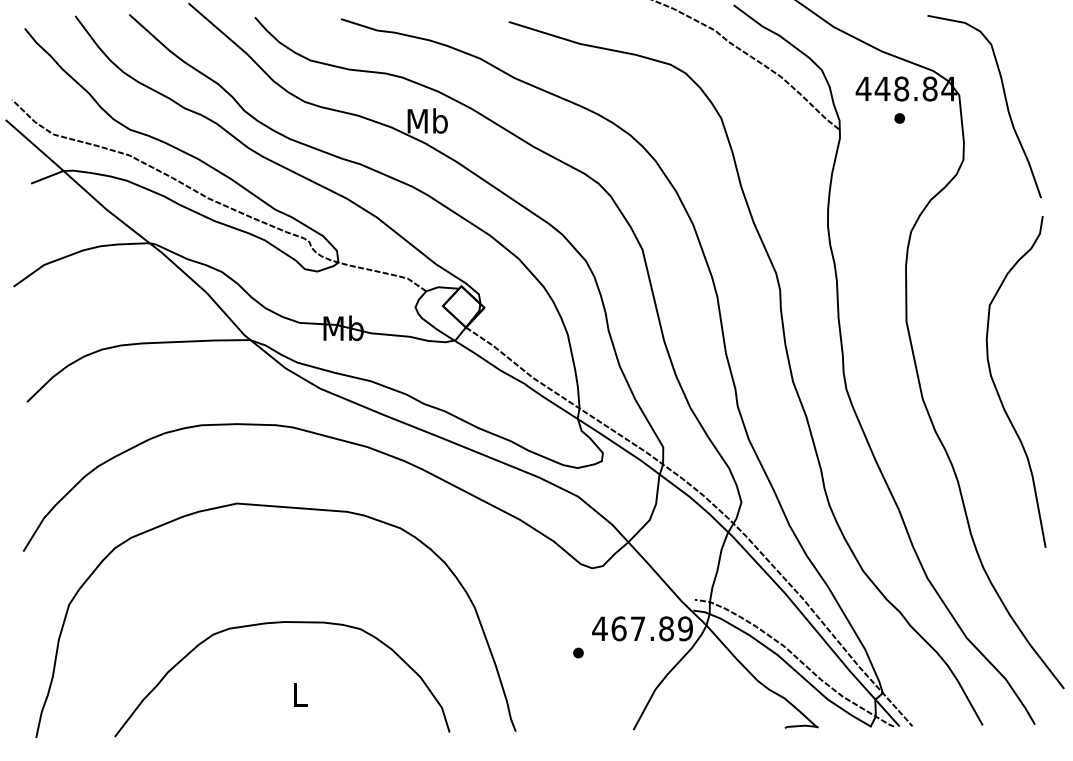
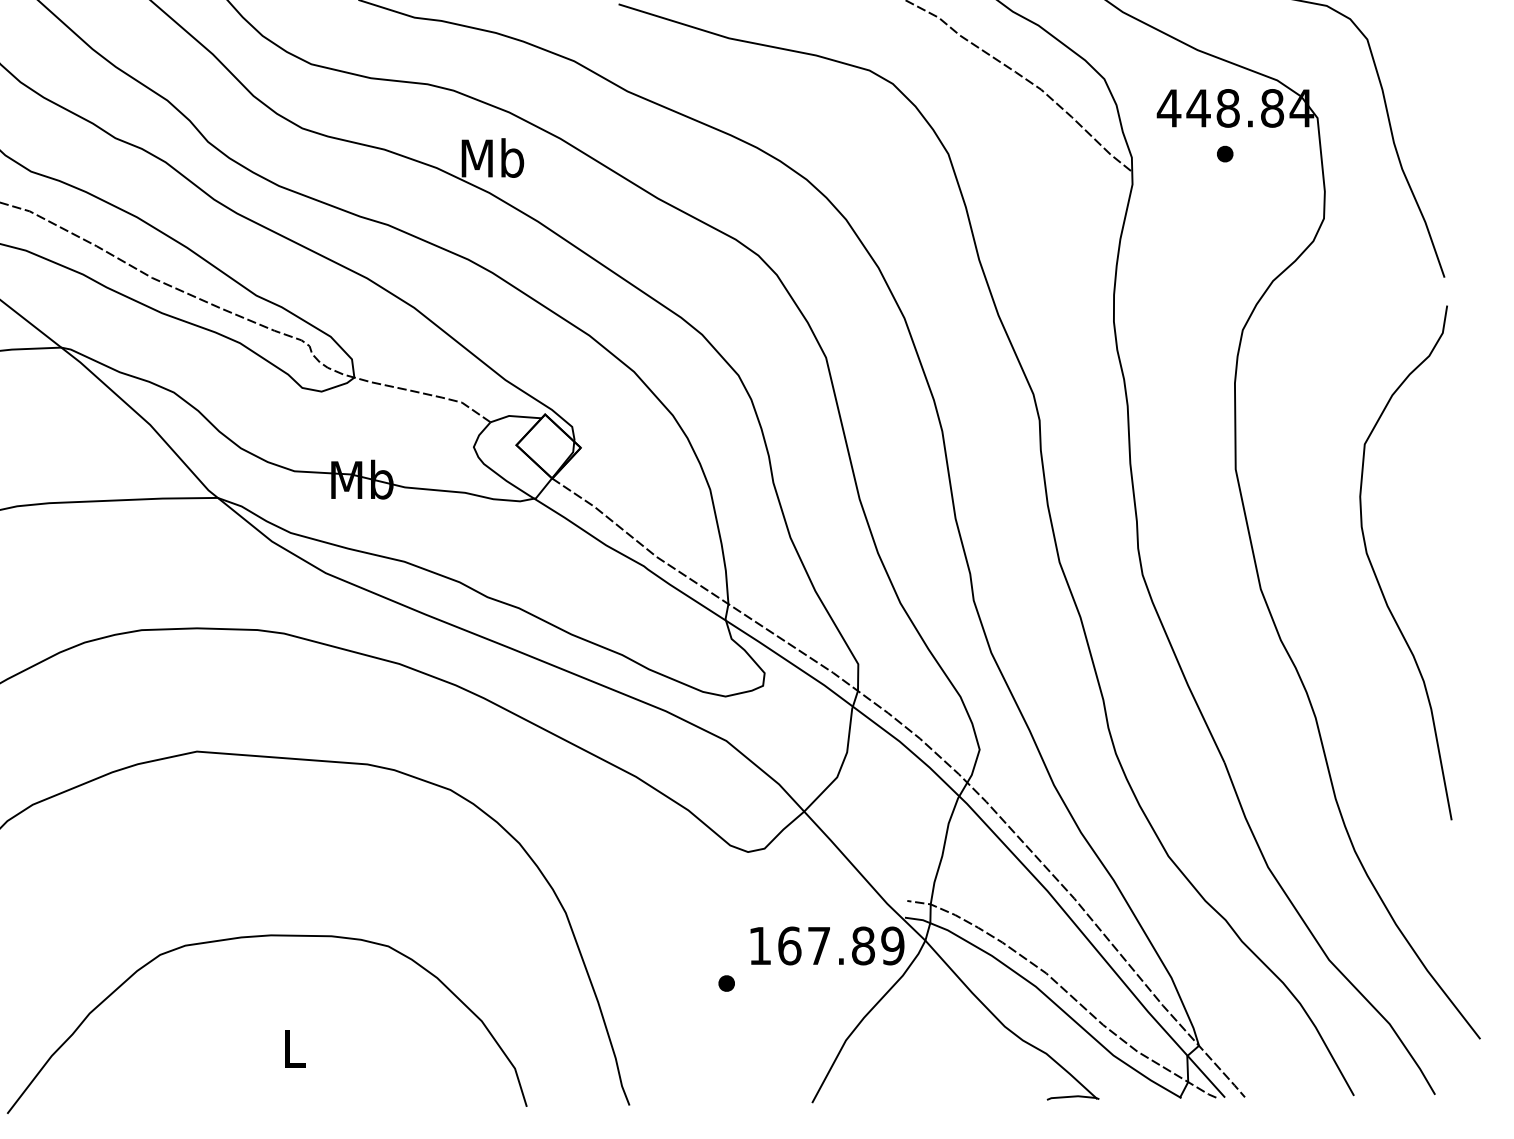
text: (599, 628) -> (759, 945), 467.89 -> 167.89

